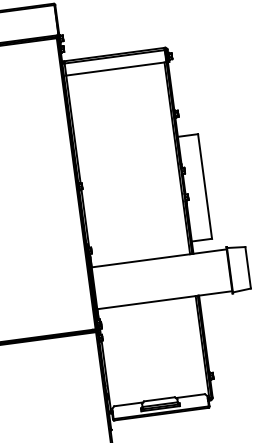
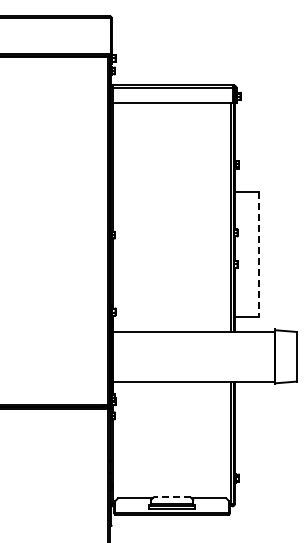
line: (205, 186) -> (259, 254), solid -> dashed
line: (158, 399) -> (171, 497), solid -> dashed

